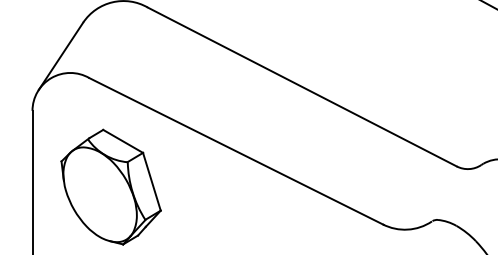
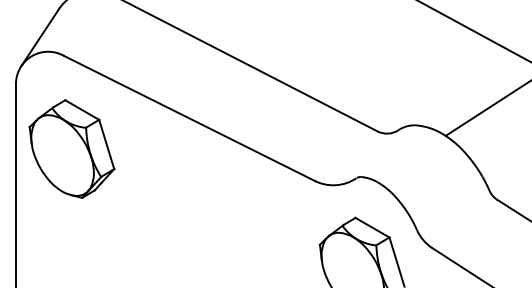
part: (110, 186) -> (71, 148), moved

